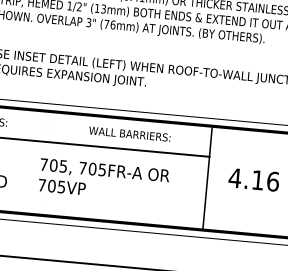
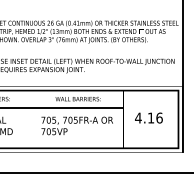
text: (102, 179) -> (76, 125), moved

